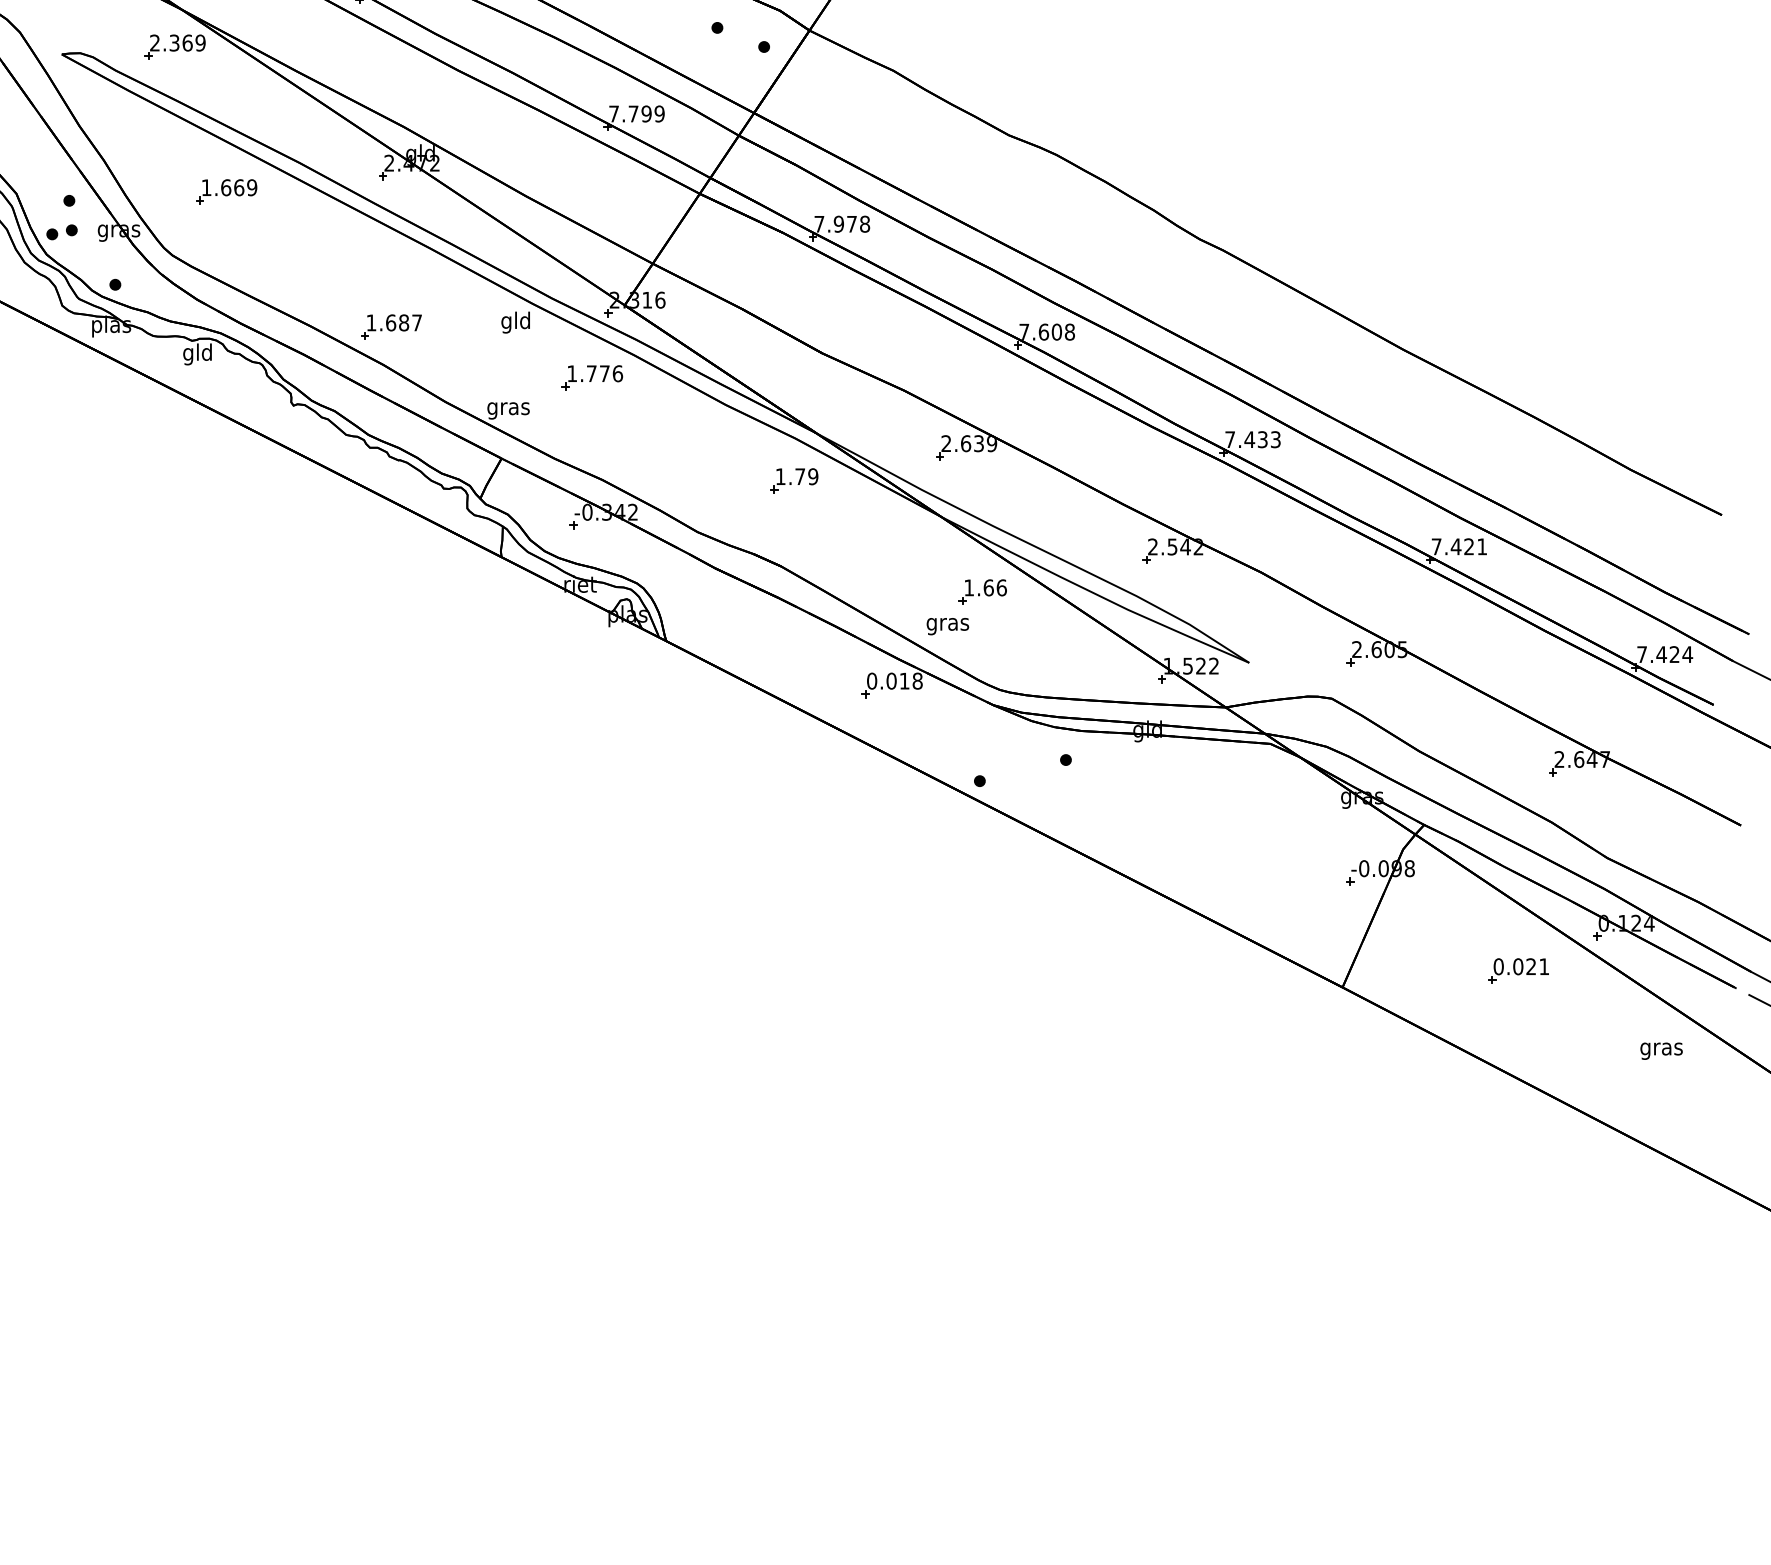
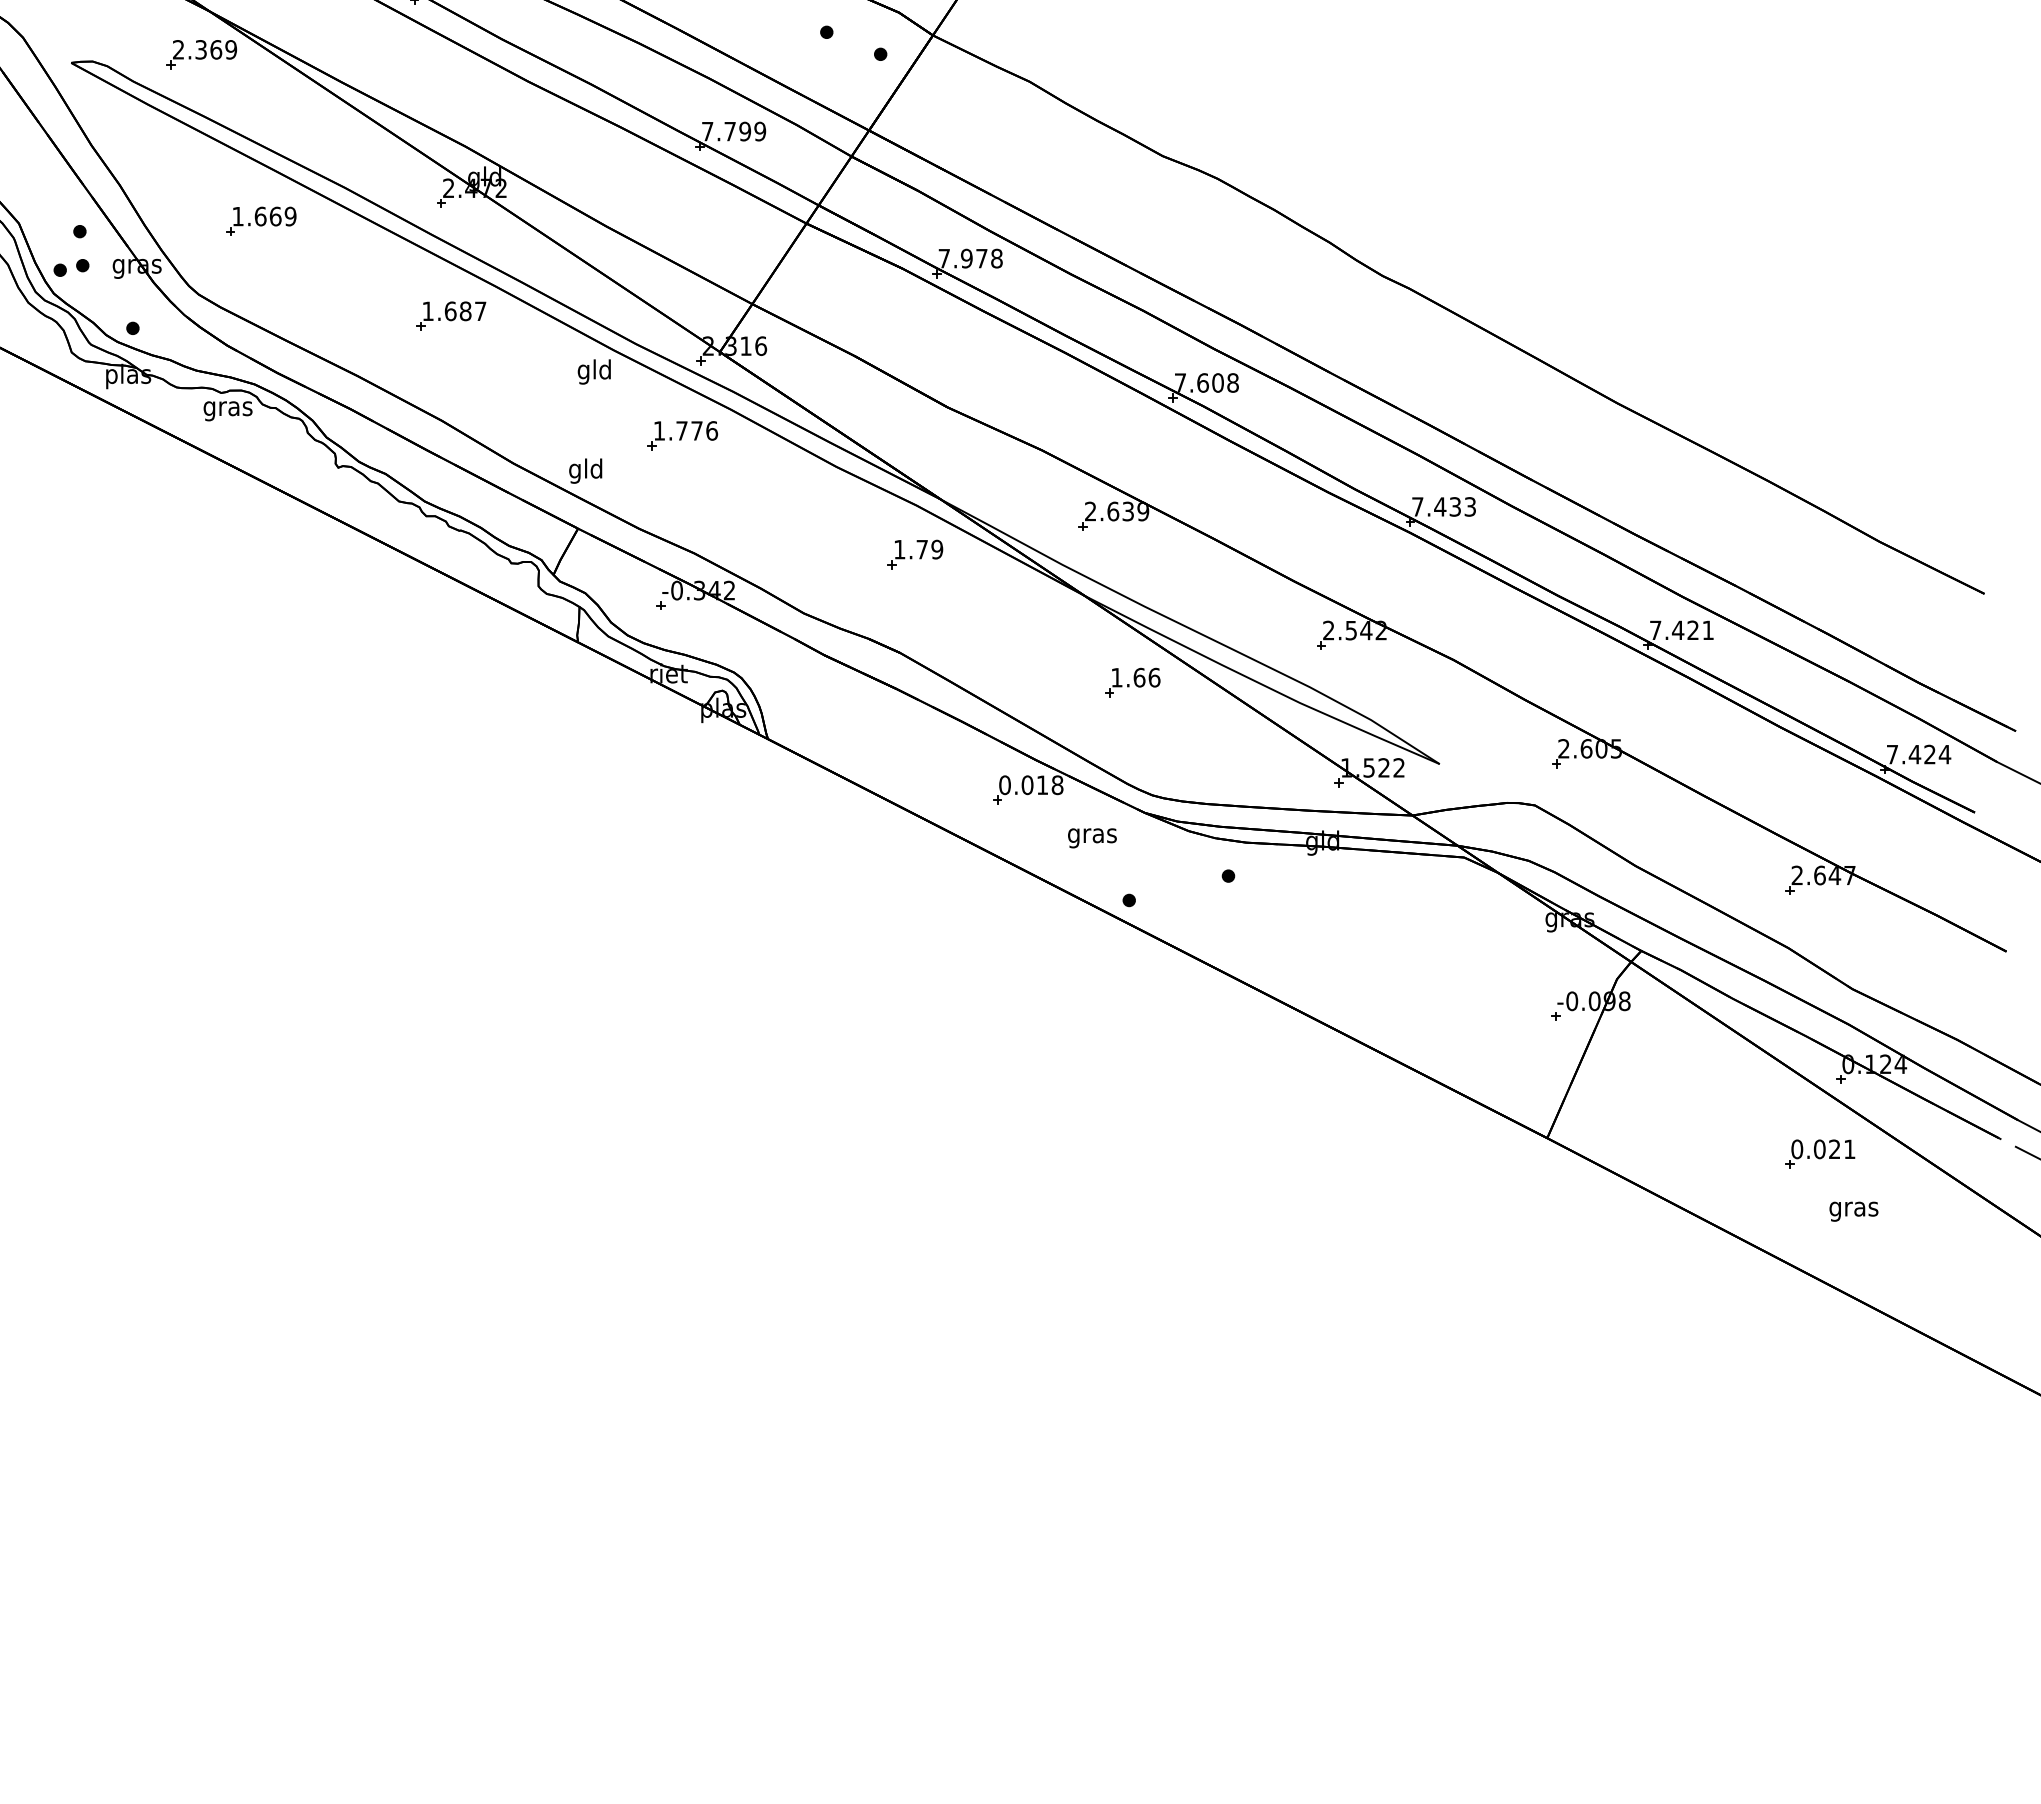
part: (391, 326) -> (451, 315), moved
text: (197, 354) -> (227, 408), gld -> gras
text: (508, 408) -> (585, 470), gras -> gld
text: (947, 626) -> (1092, 838), moved
part: (1518, 970) -> (1820, 1153), moved
text: (1661, 1051) -> (1853, 1211), moved

